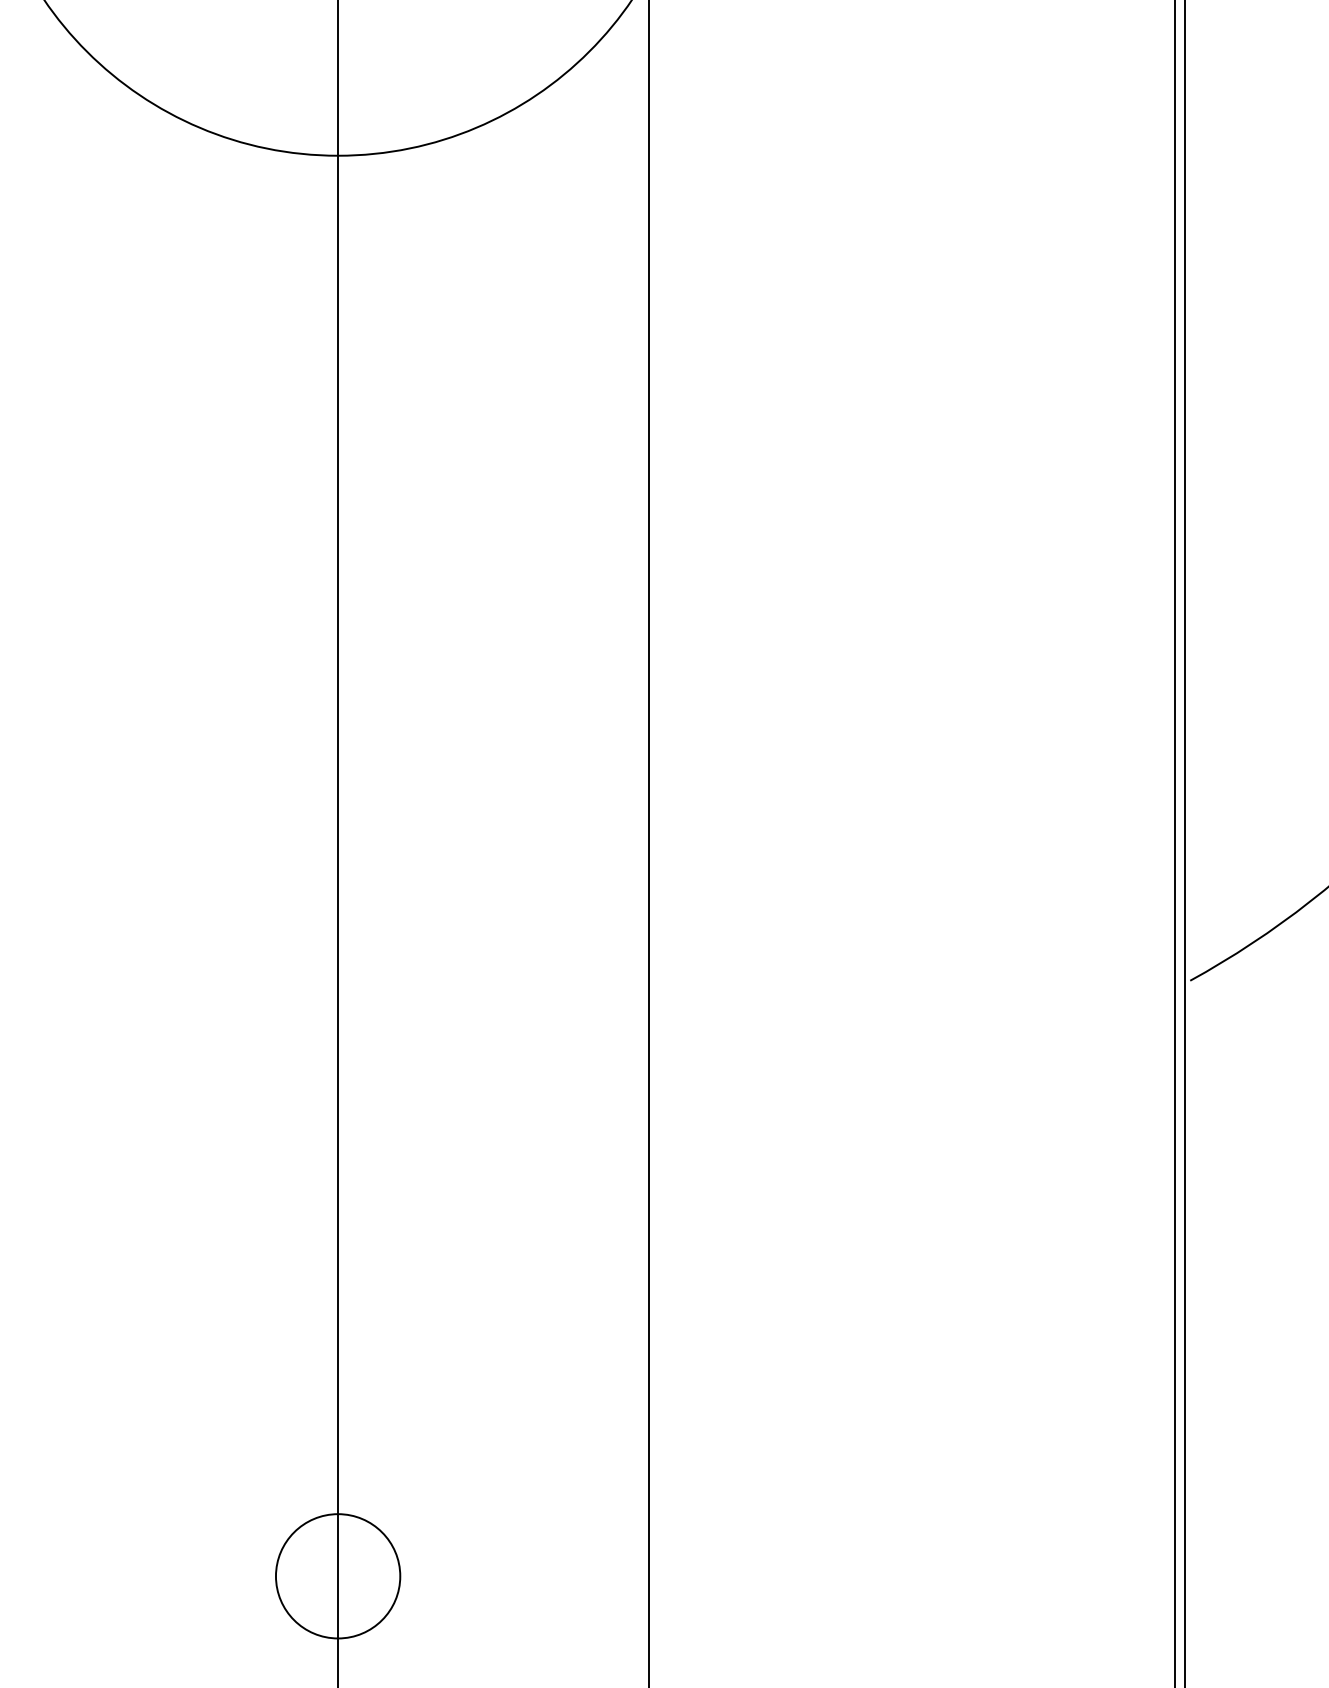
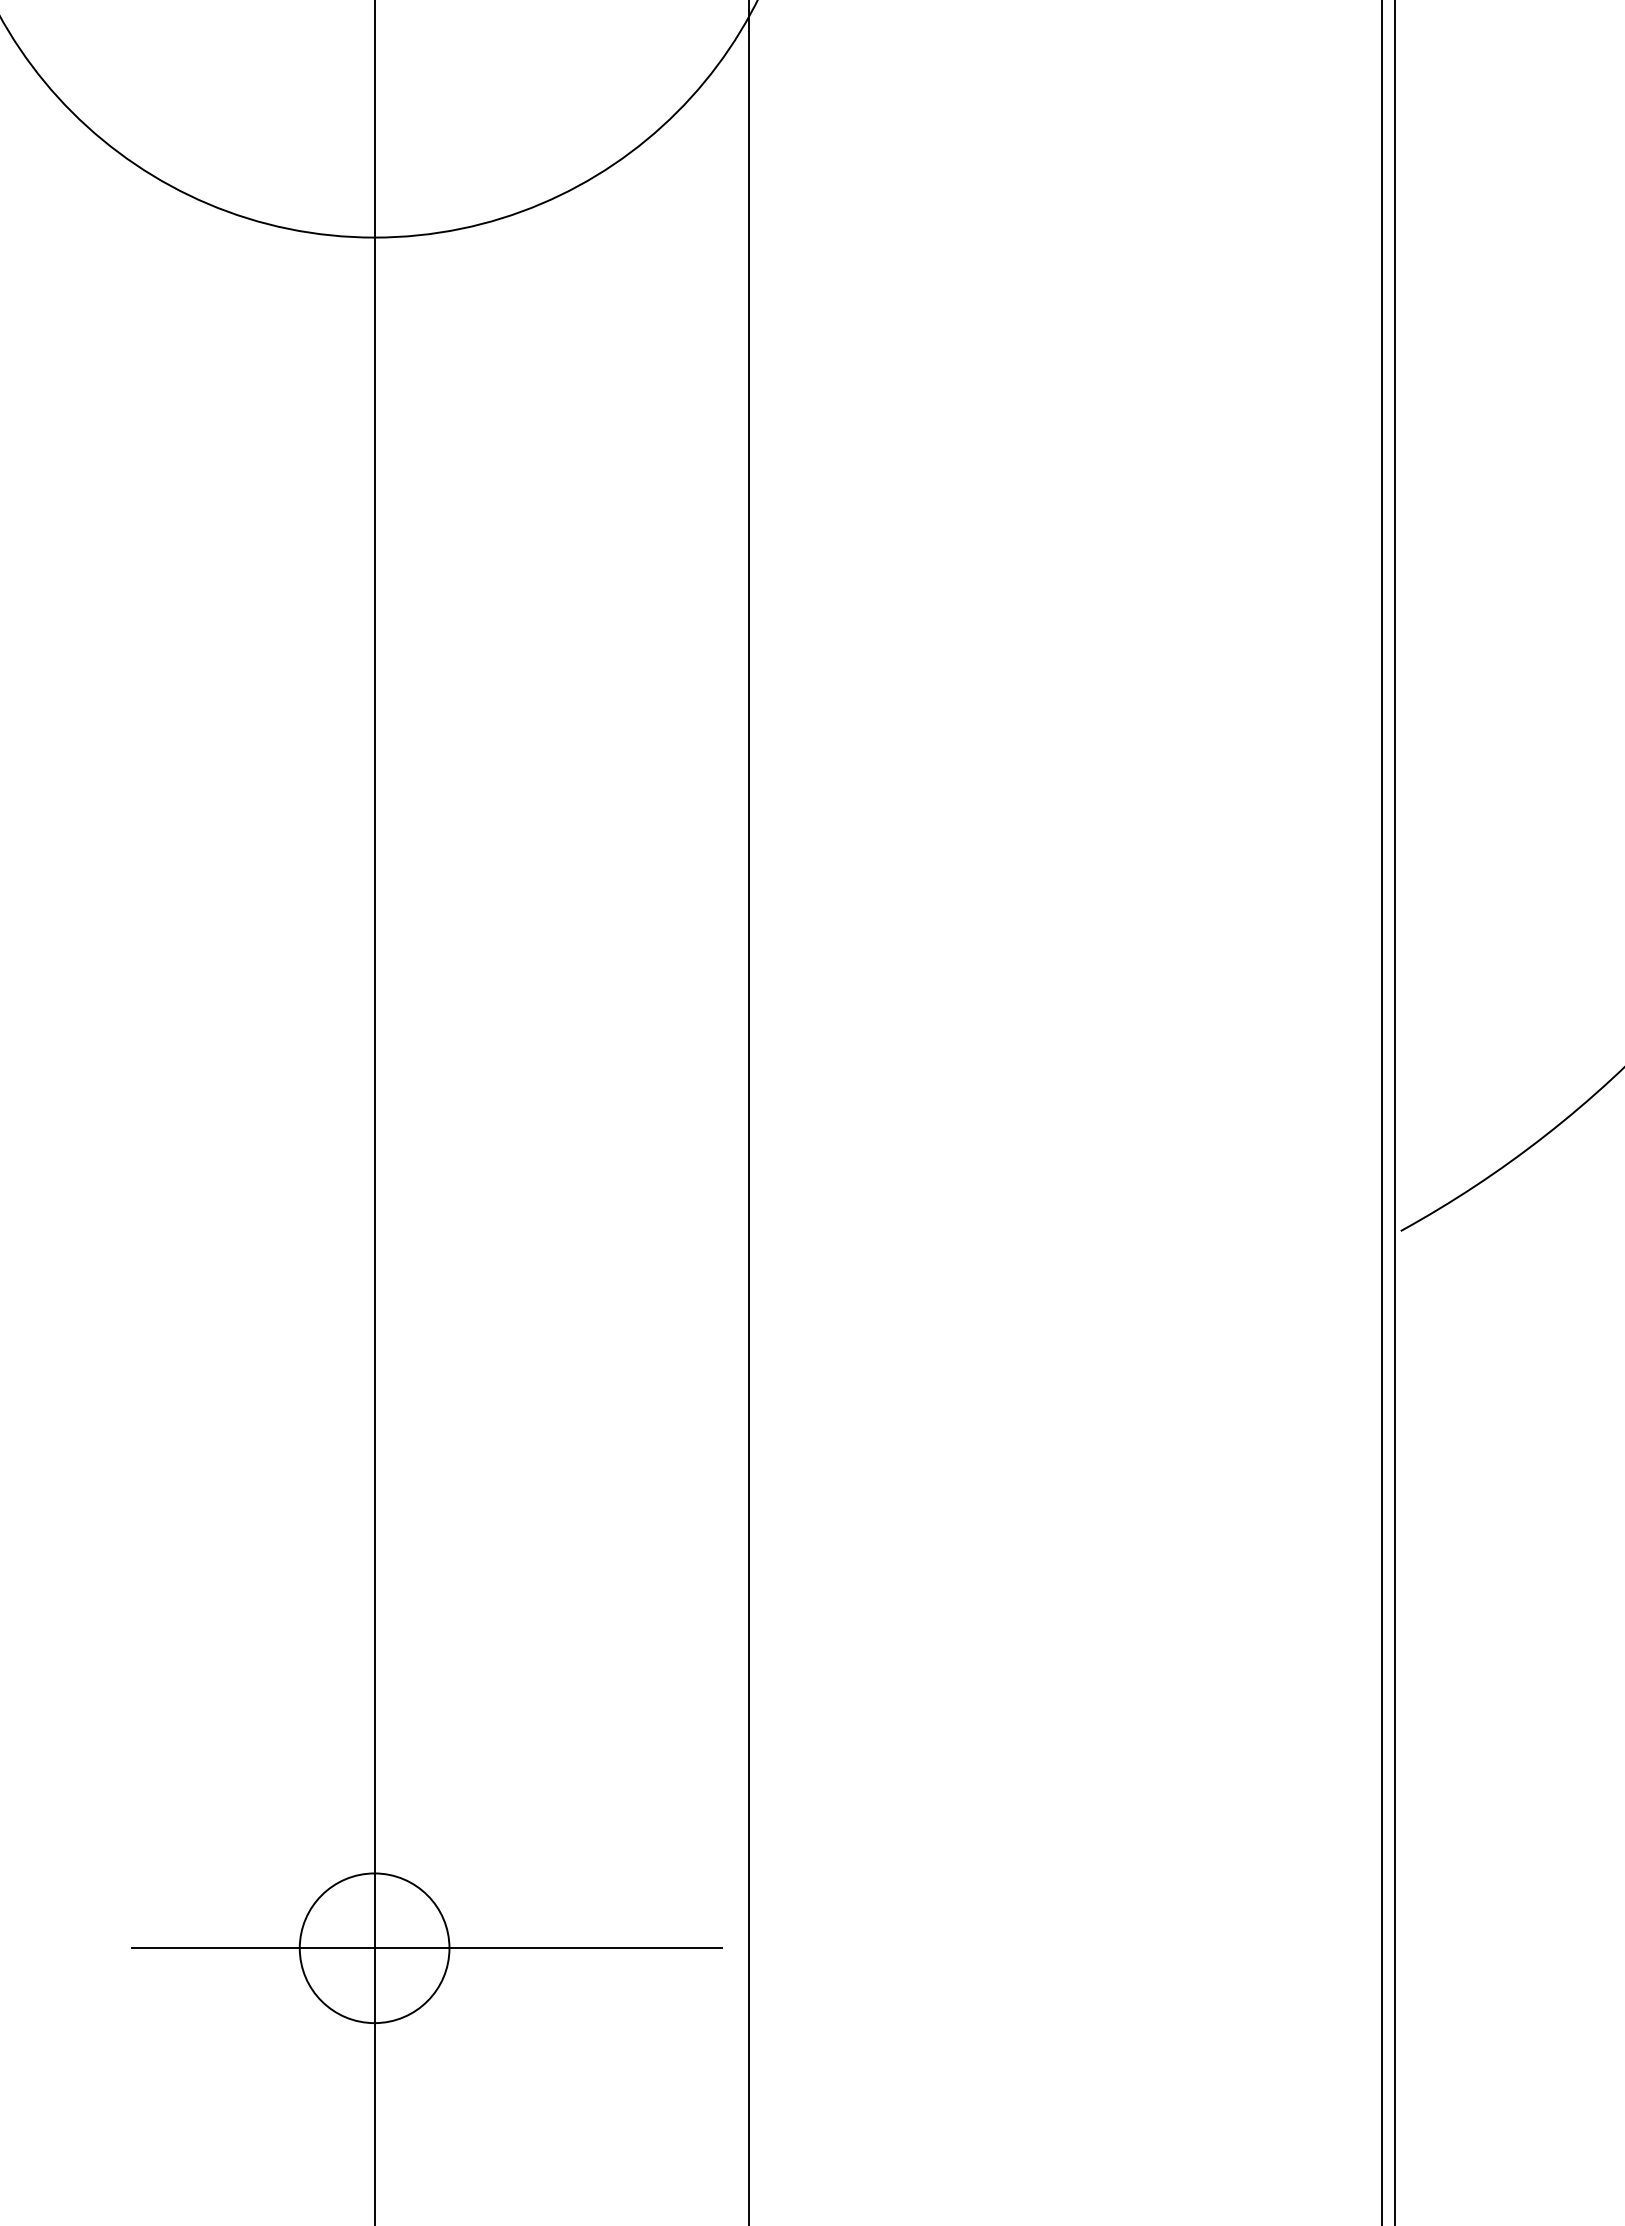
line: (382, 1576) -> (427, 1948), added

